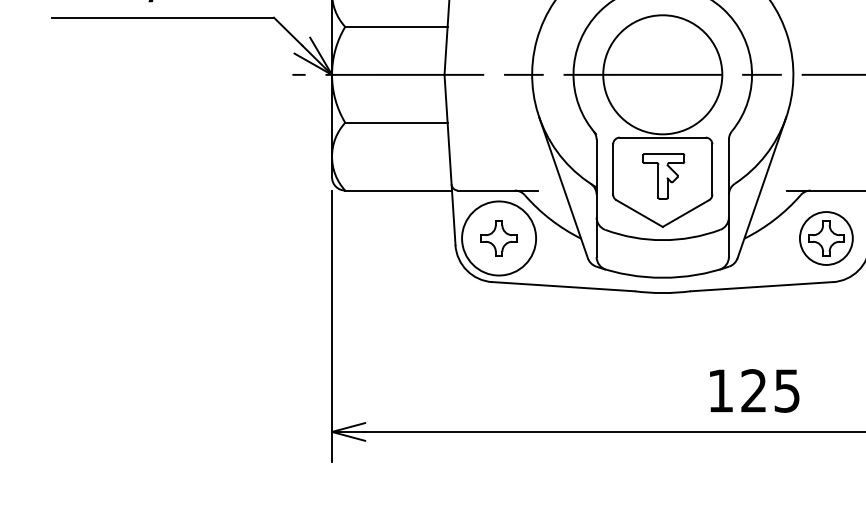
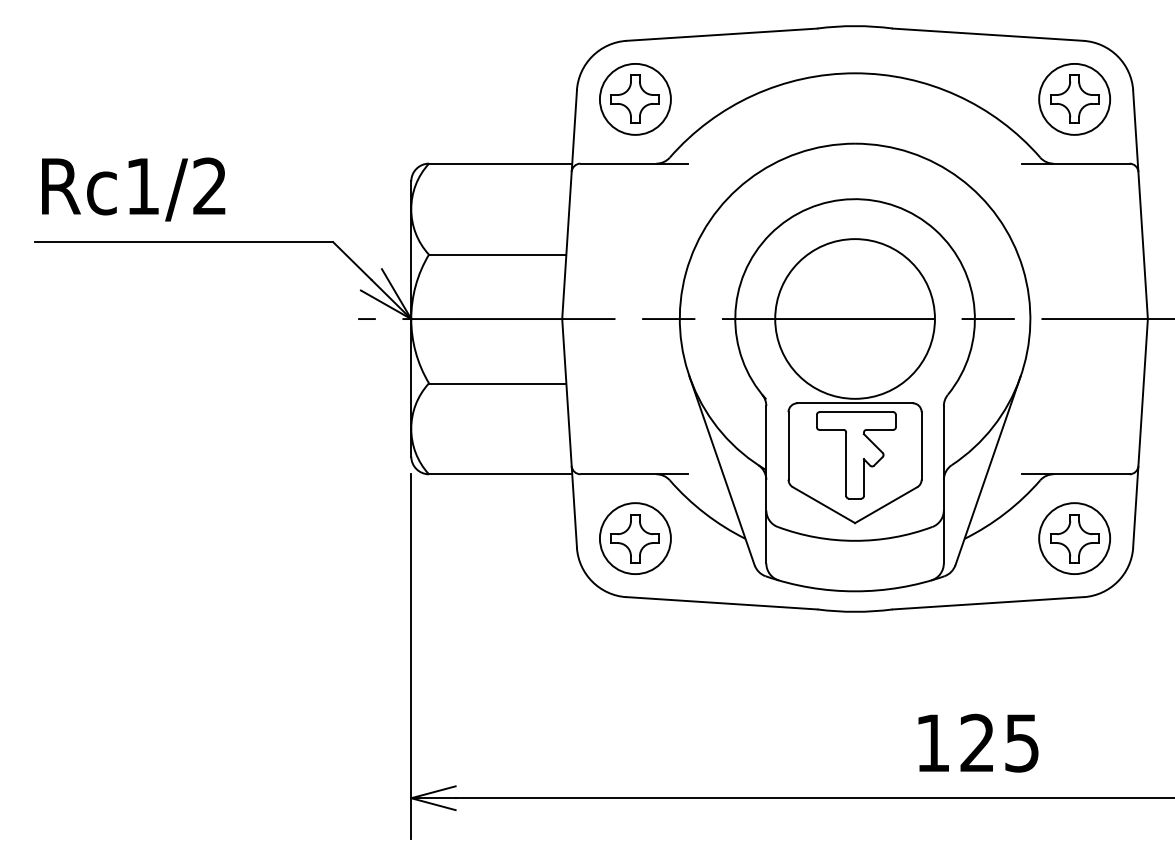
part: (663, 176) -> (856, 455), size x1.43
circle: (498, 238) -> (634, 538), size x0.71

